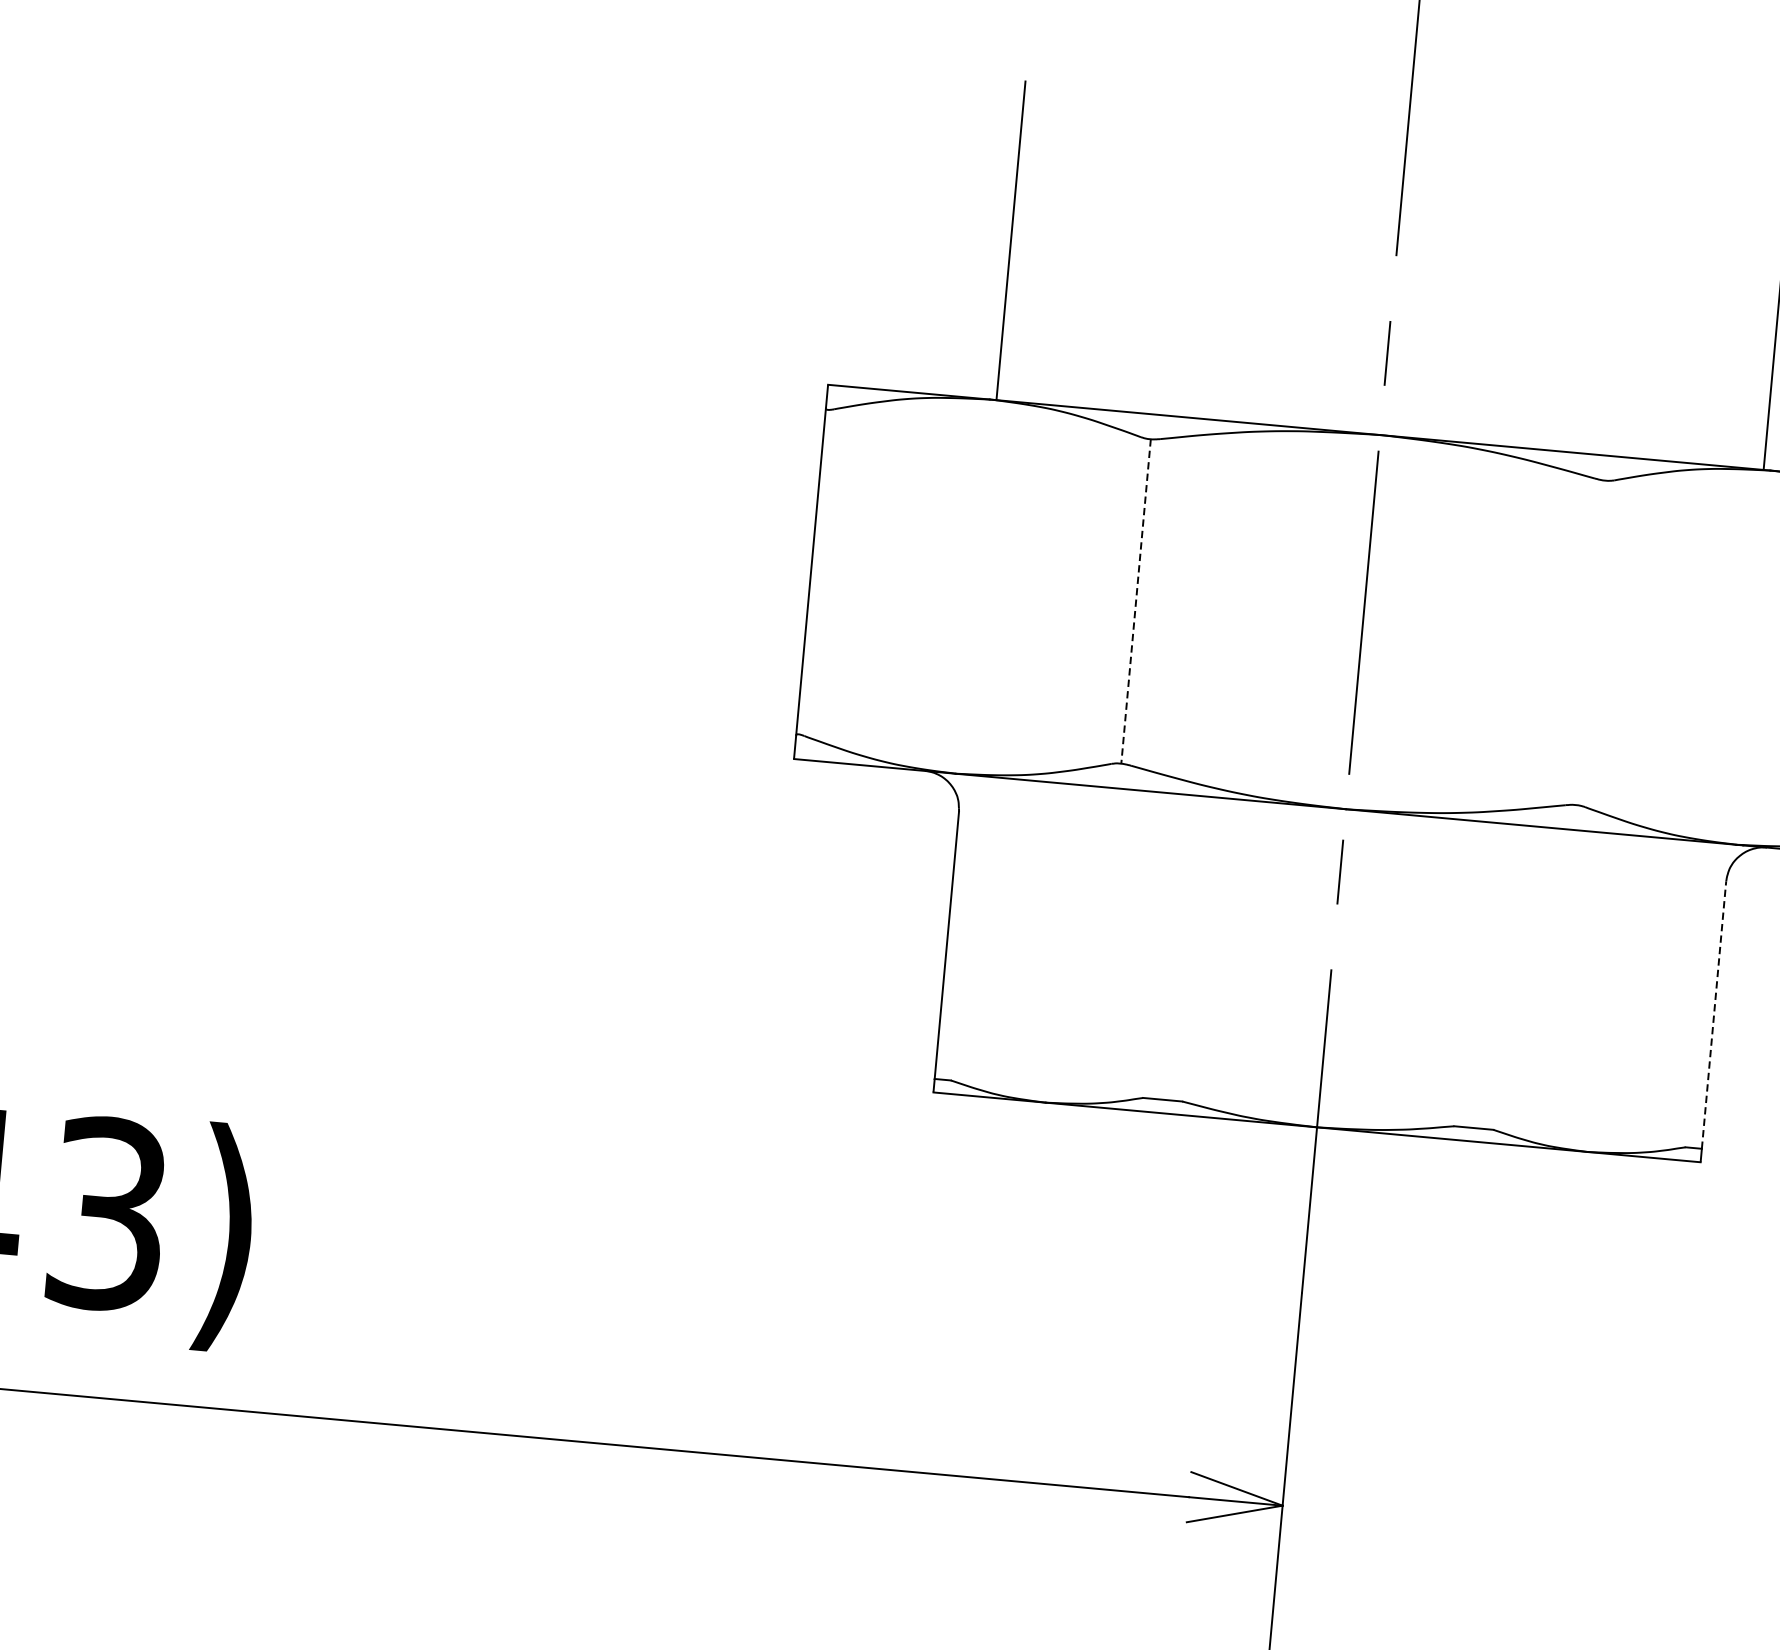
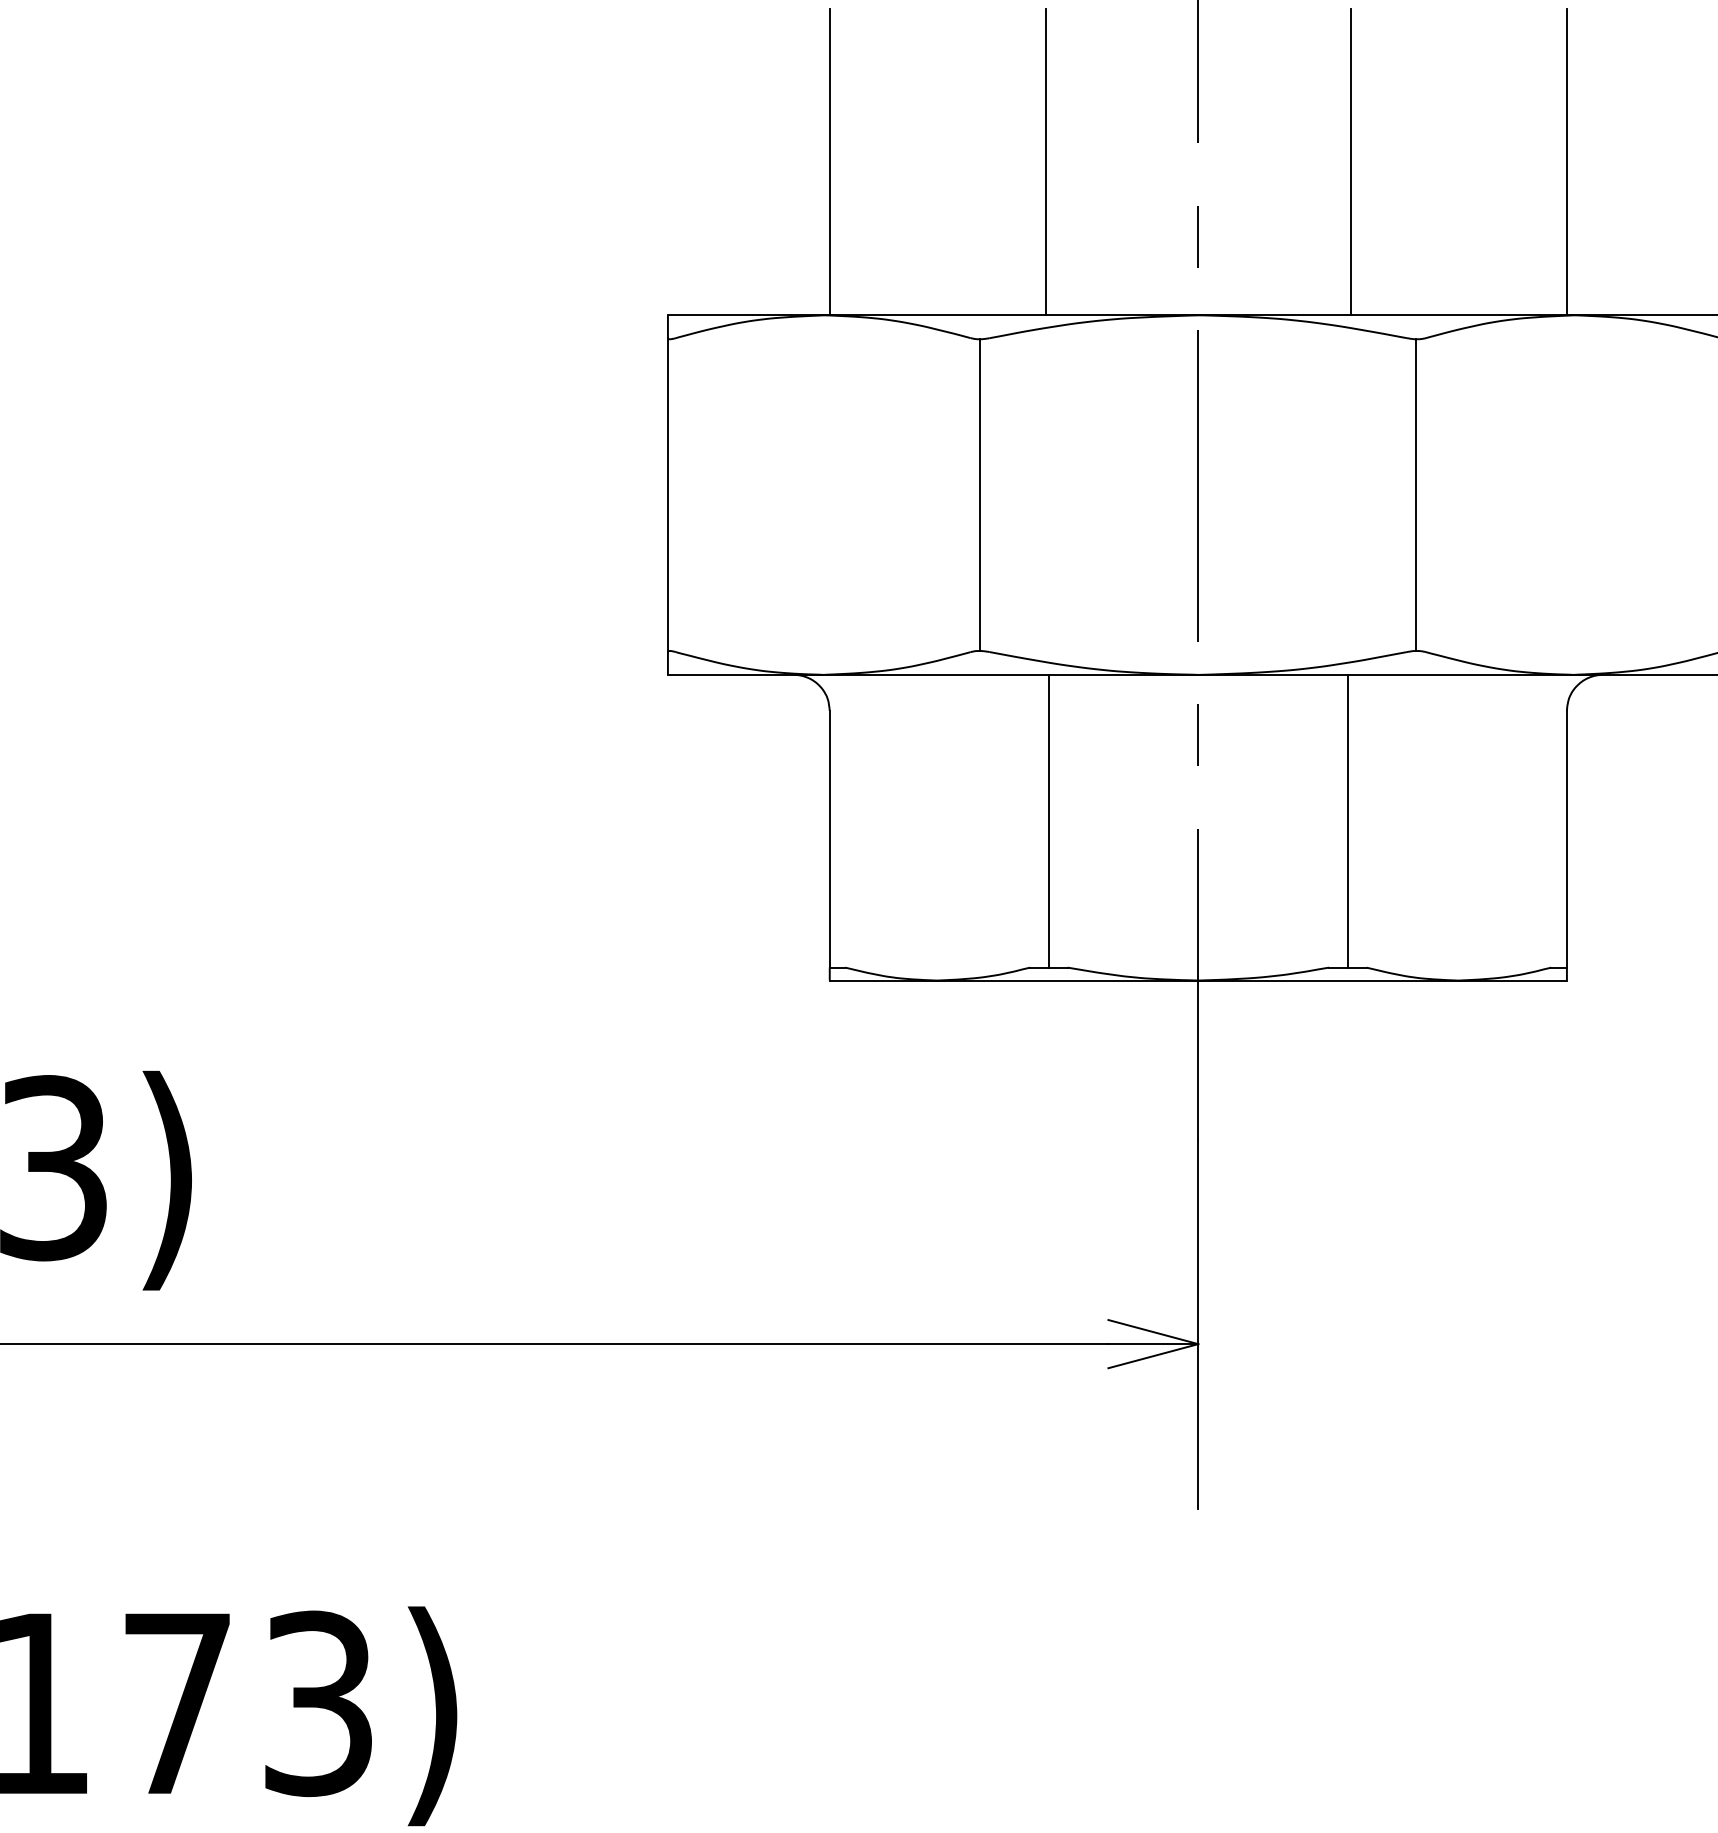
line: (1235, 261) -> (1045, 162), added
line: (1552, 290) -> (1350, 162), added
line: (1136, 601) -> (980, 495), dashed -> solid
line: (1590, 643) -> (1416, 495), added
line: (1176, 946) -> (1048, 820), added
line: (1487, 974) -> (1347, 820), added
line: (1713, 1014) -> (1566, 838), dashed -> solid

